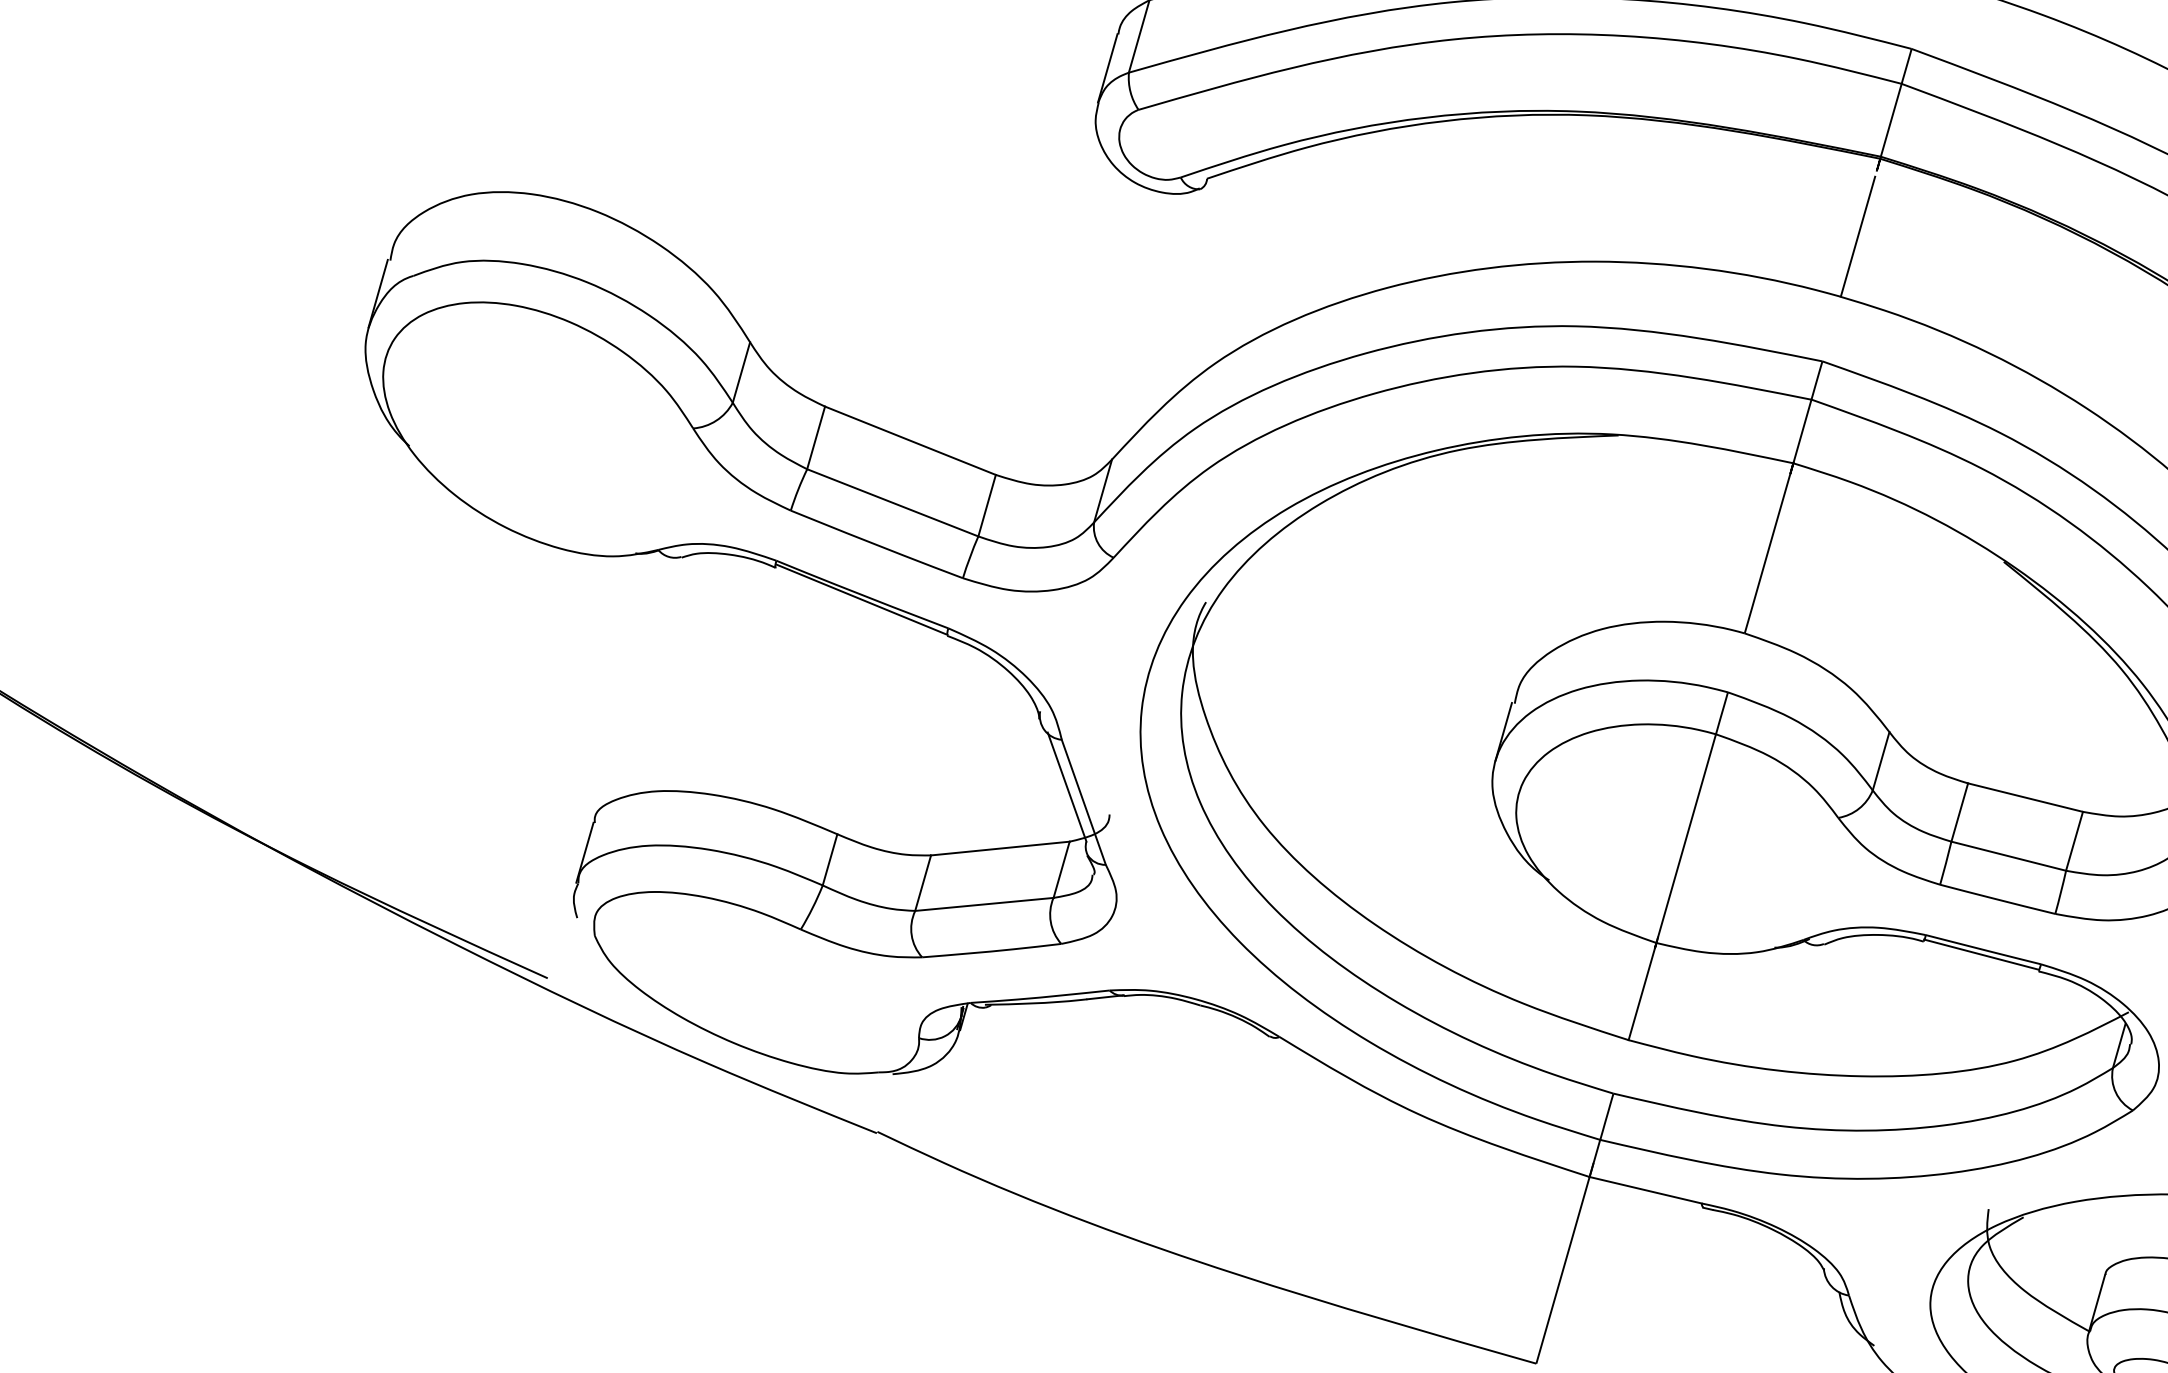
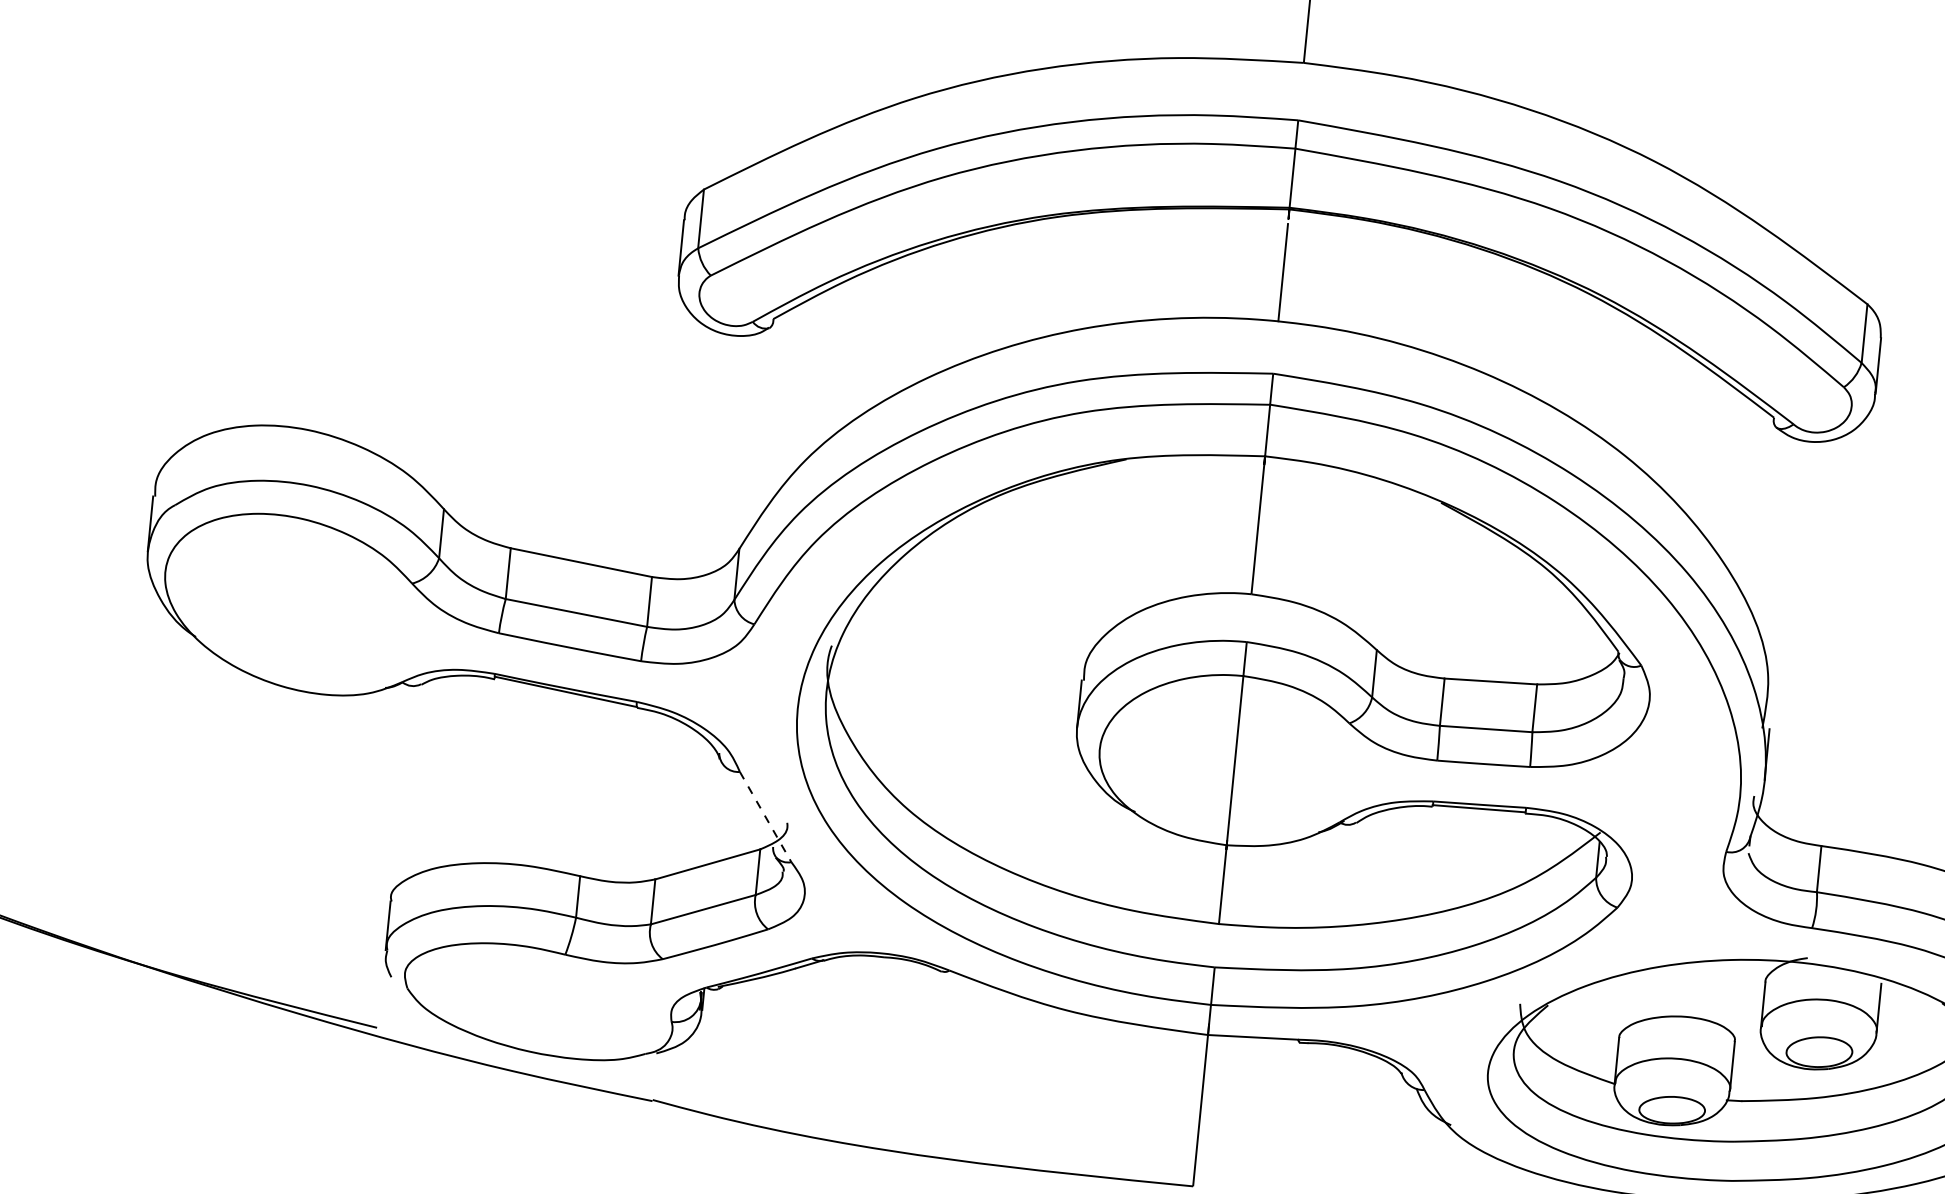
line: (1066, 786) -> (750, 807), removed
line: (1083, 802) -> (765, 817), solid -> dashed

